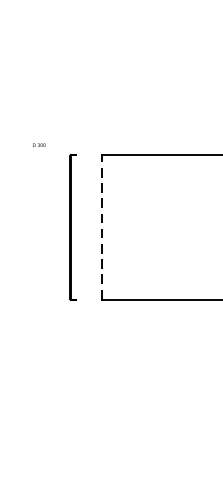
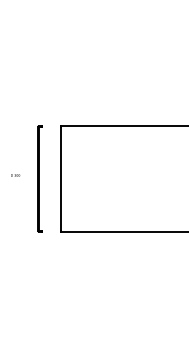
text: (39, 145) -> (15, 175), moved
line: (102, 228) -> (61, 179), dashed -> solid

